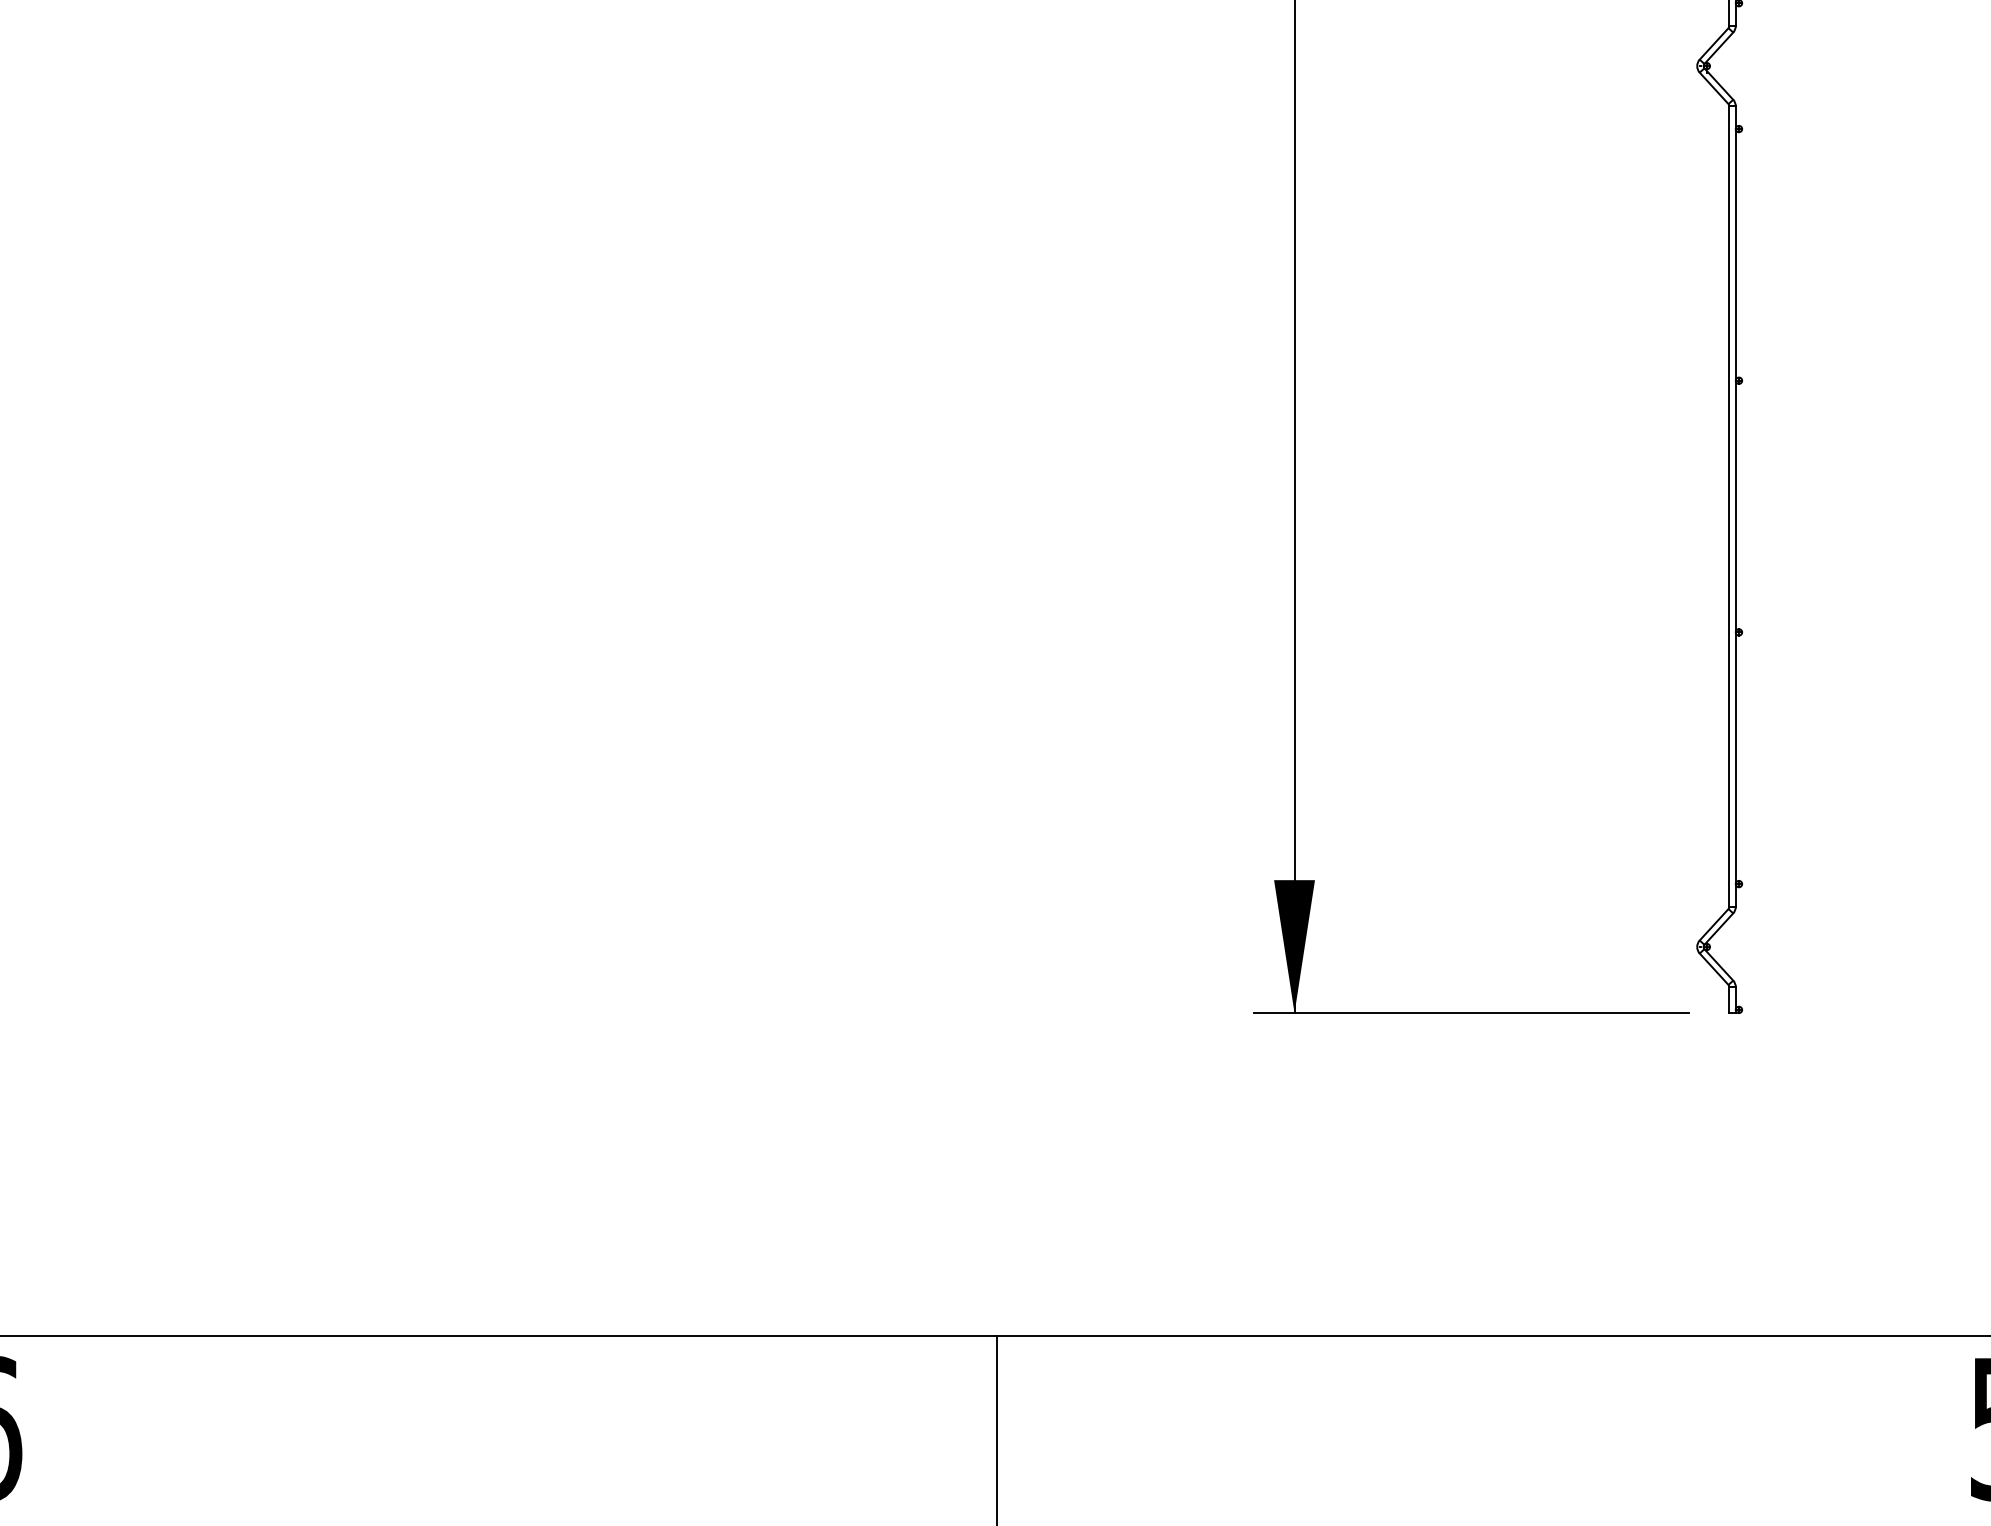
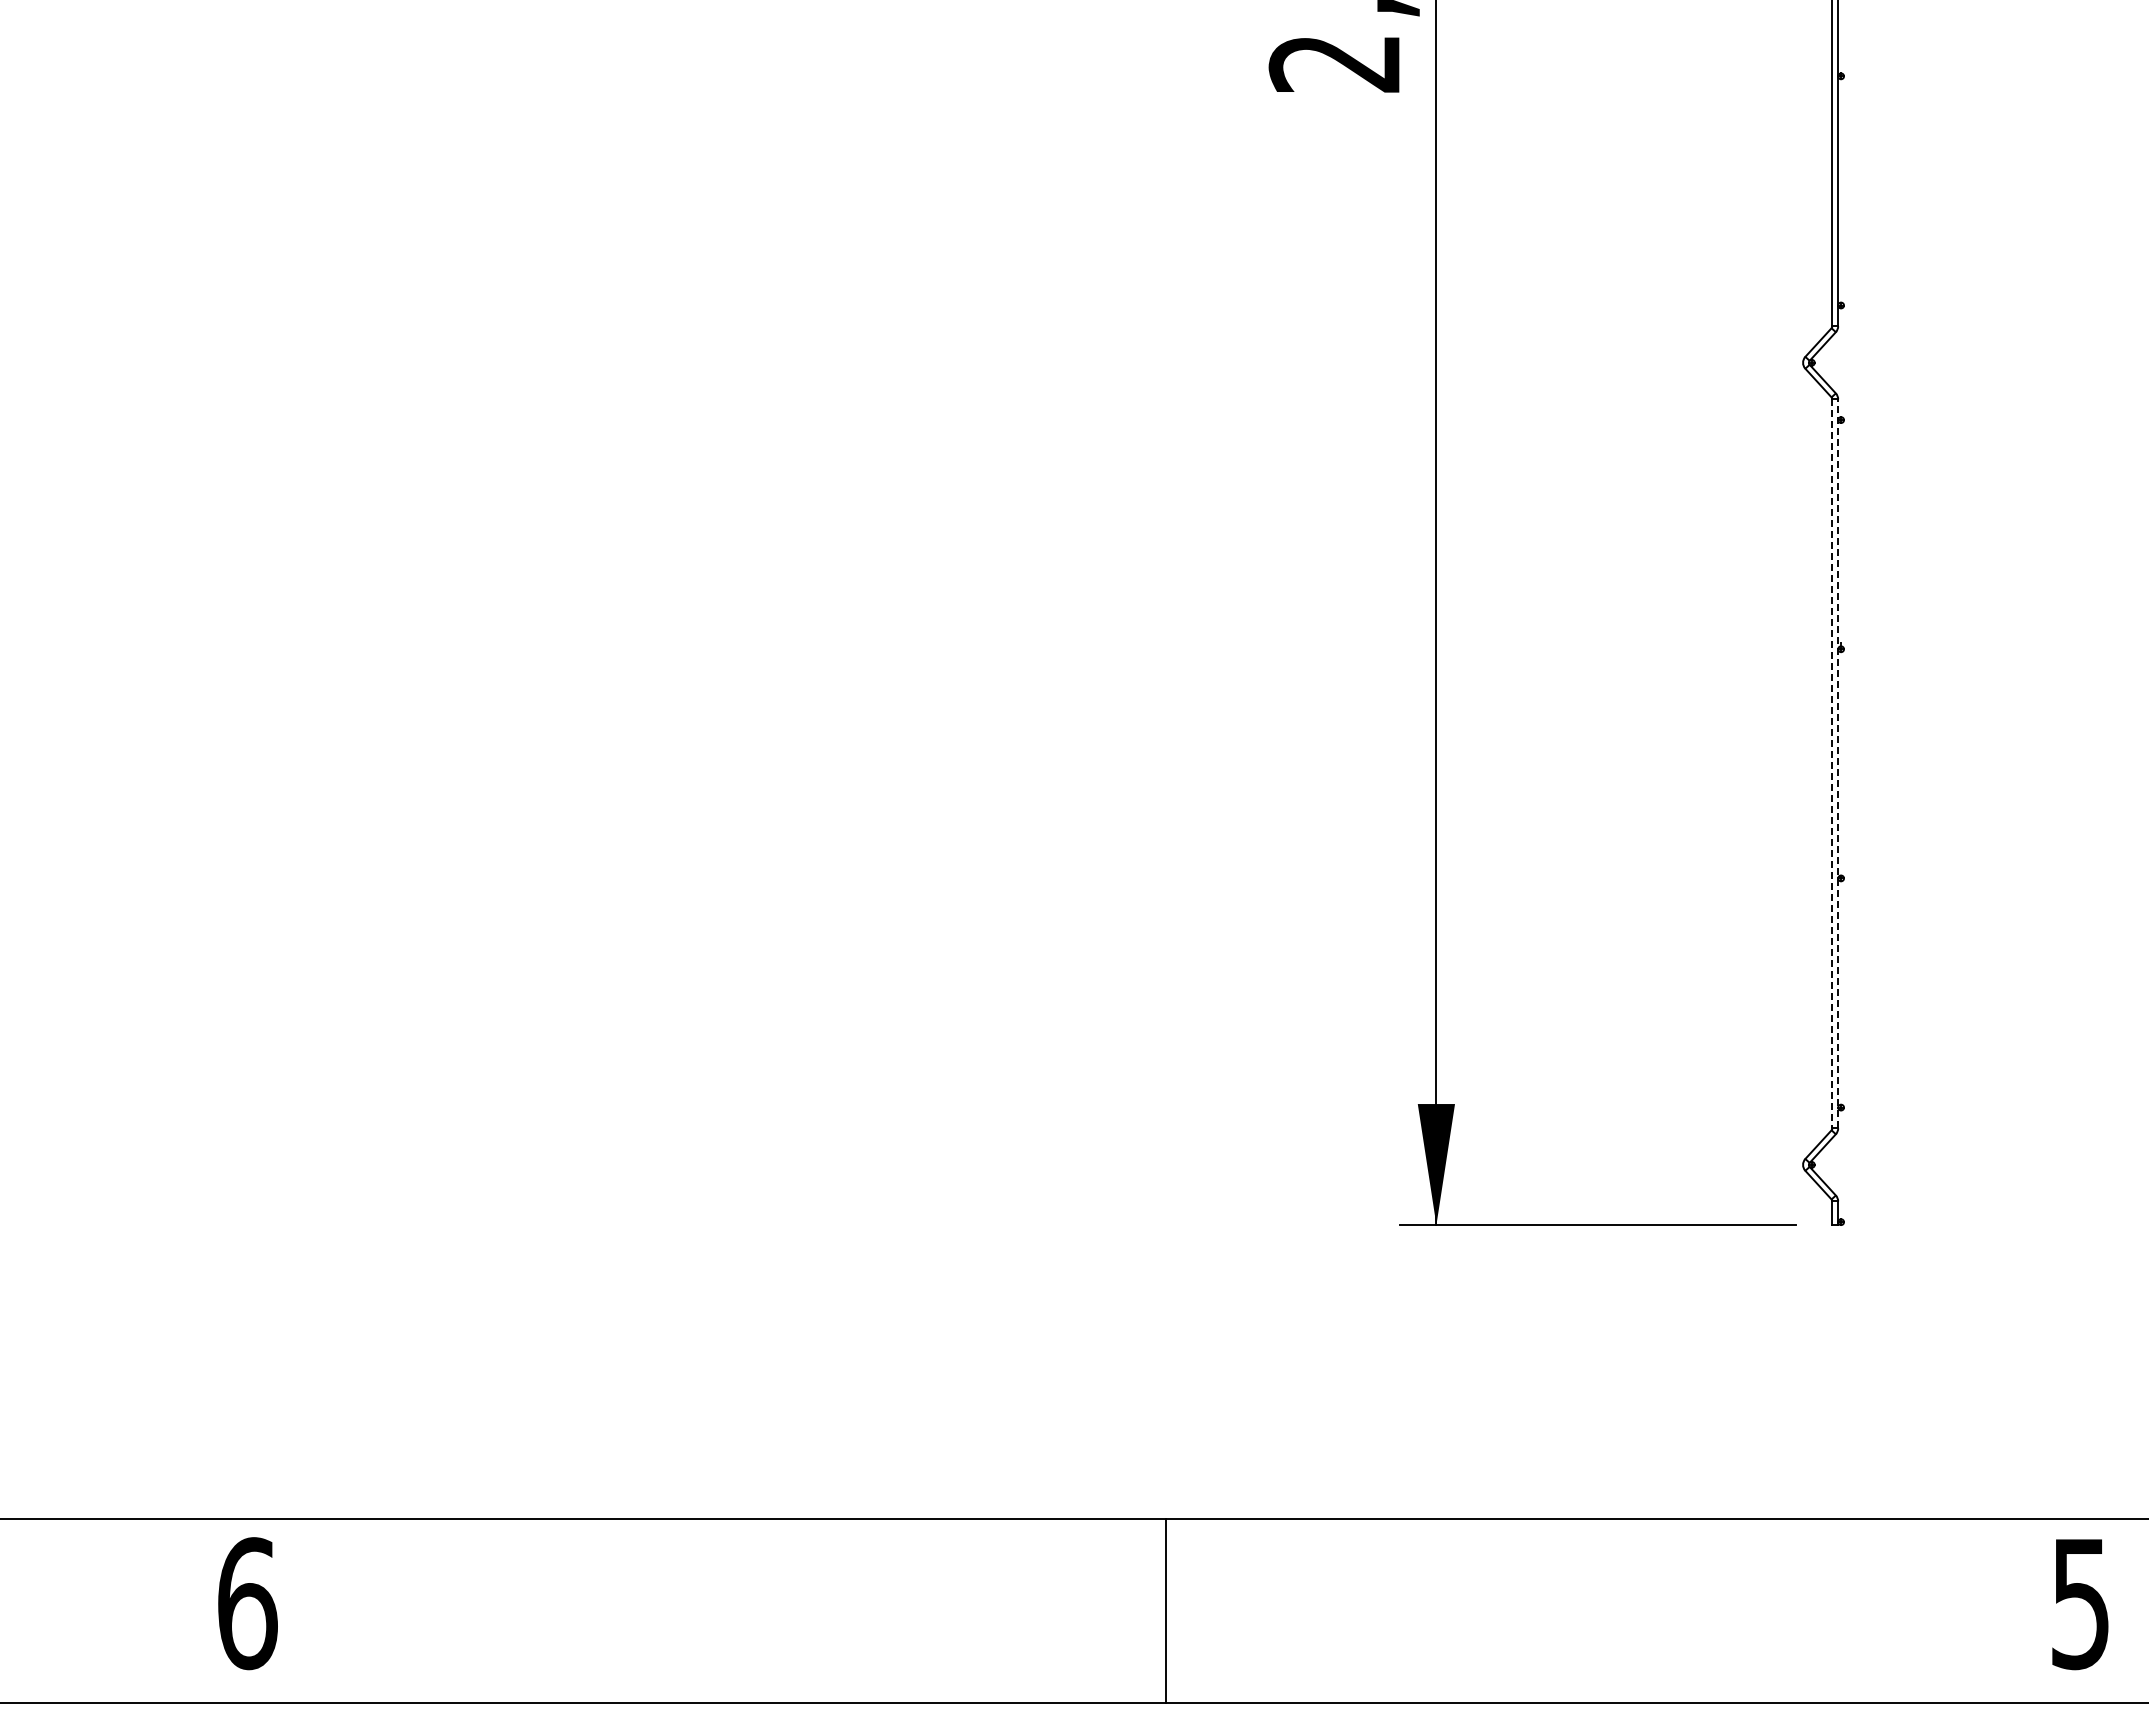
line: (1736, 506) -> (1838, 763), solid -> dashed
line: (1729, 507) -> (1832, 764), solid -> dashed

